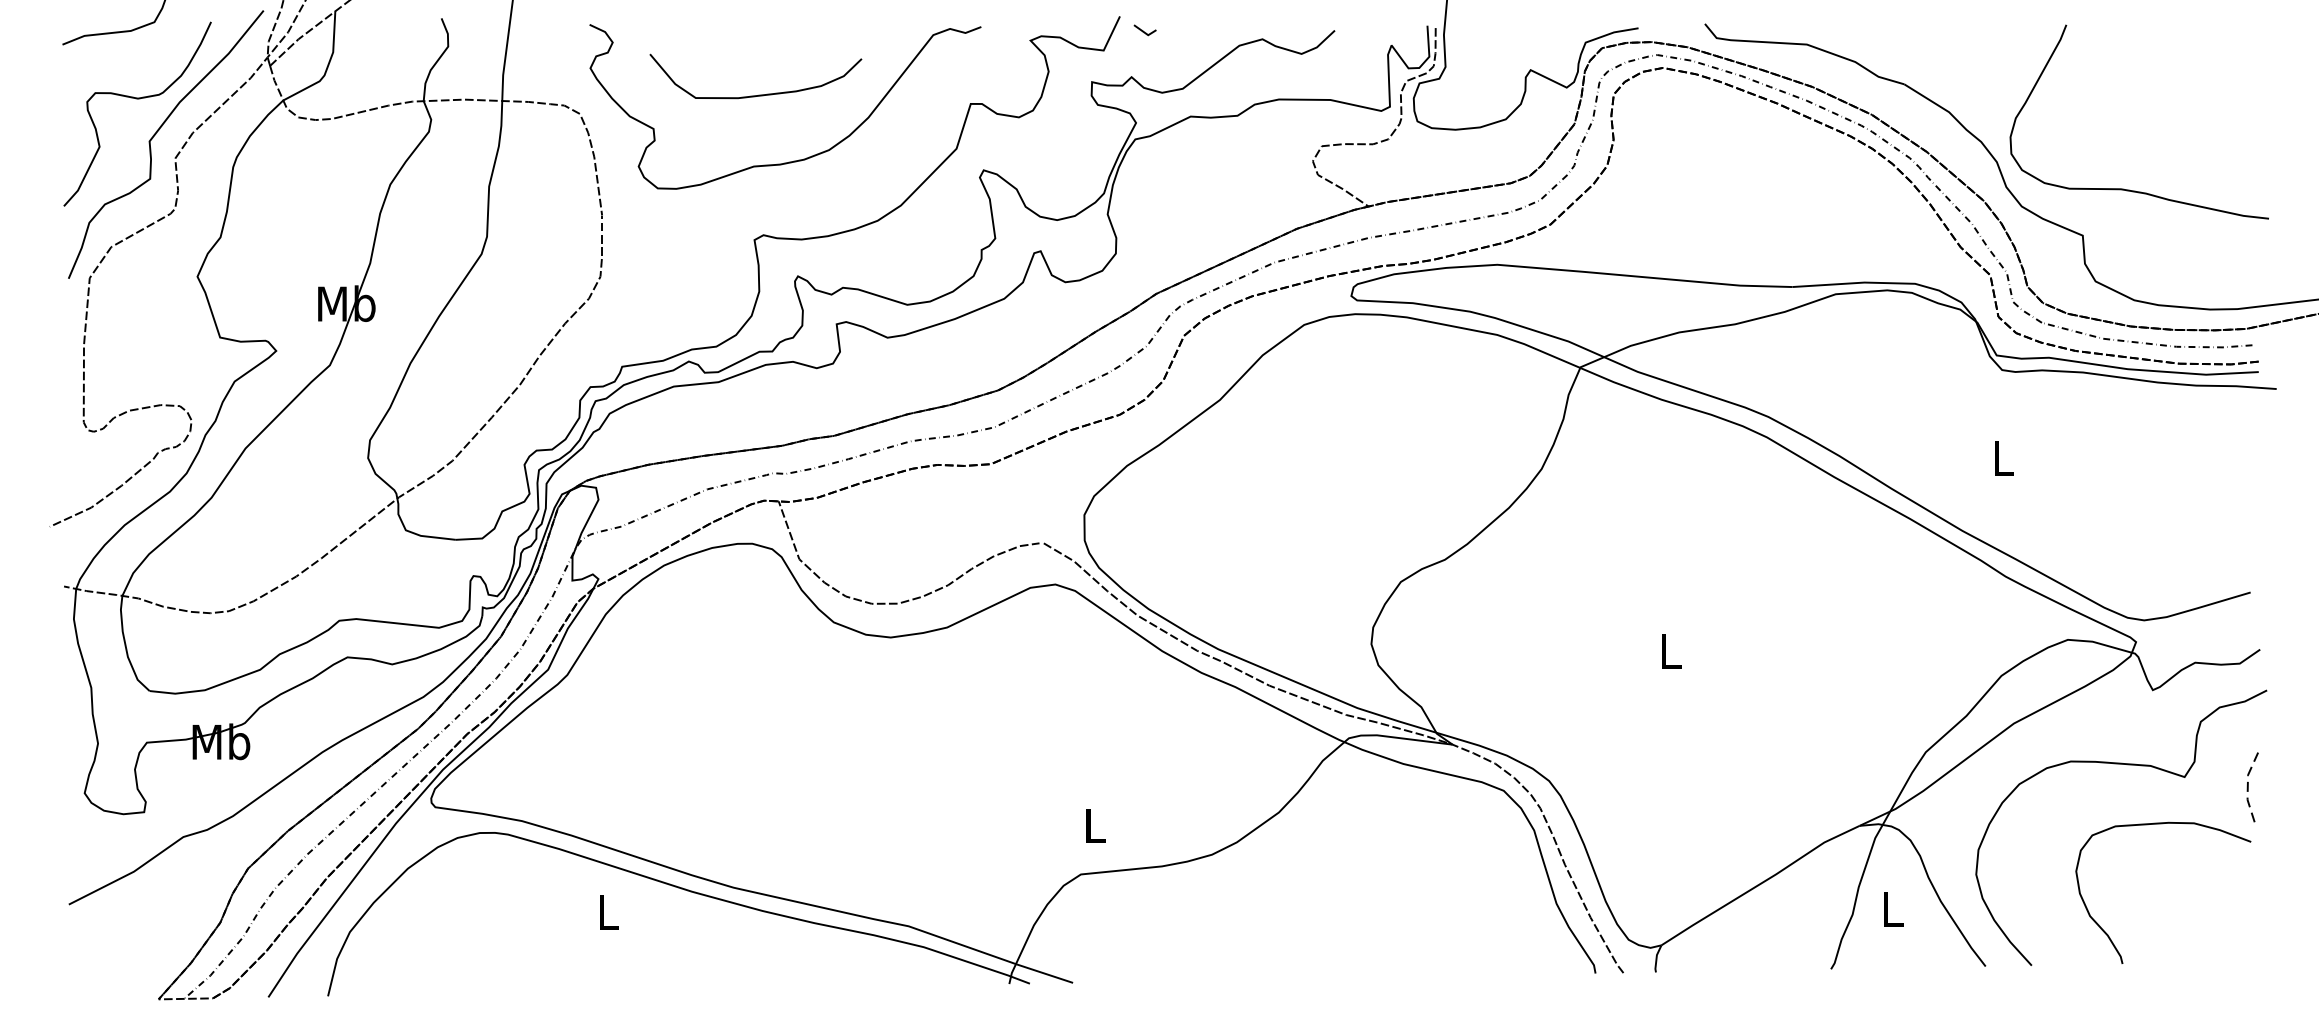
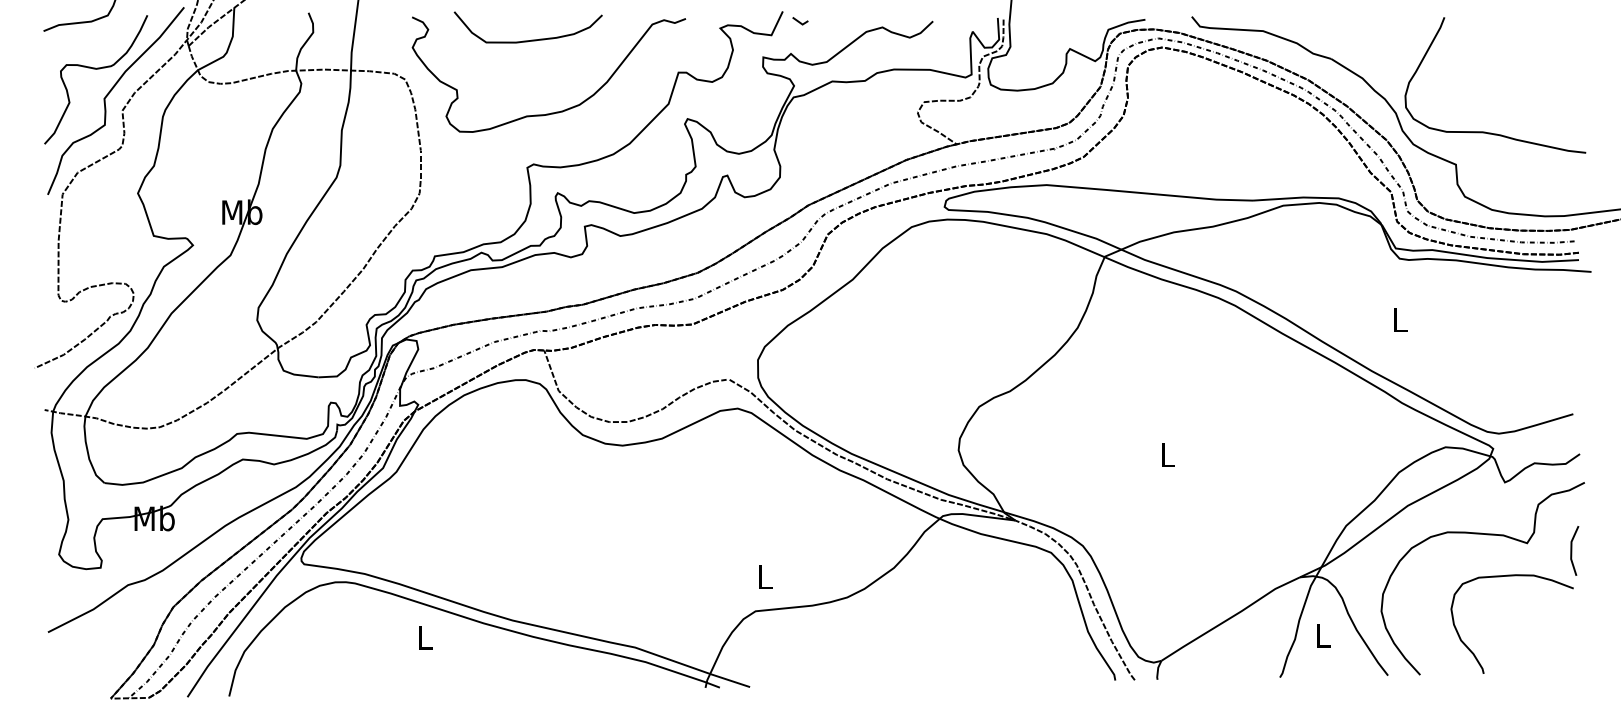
curve: (760, 93) -> (531, 39), moved
line: (2248, 787) -> (1571, 550), dashed -> solid

